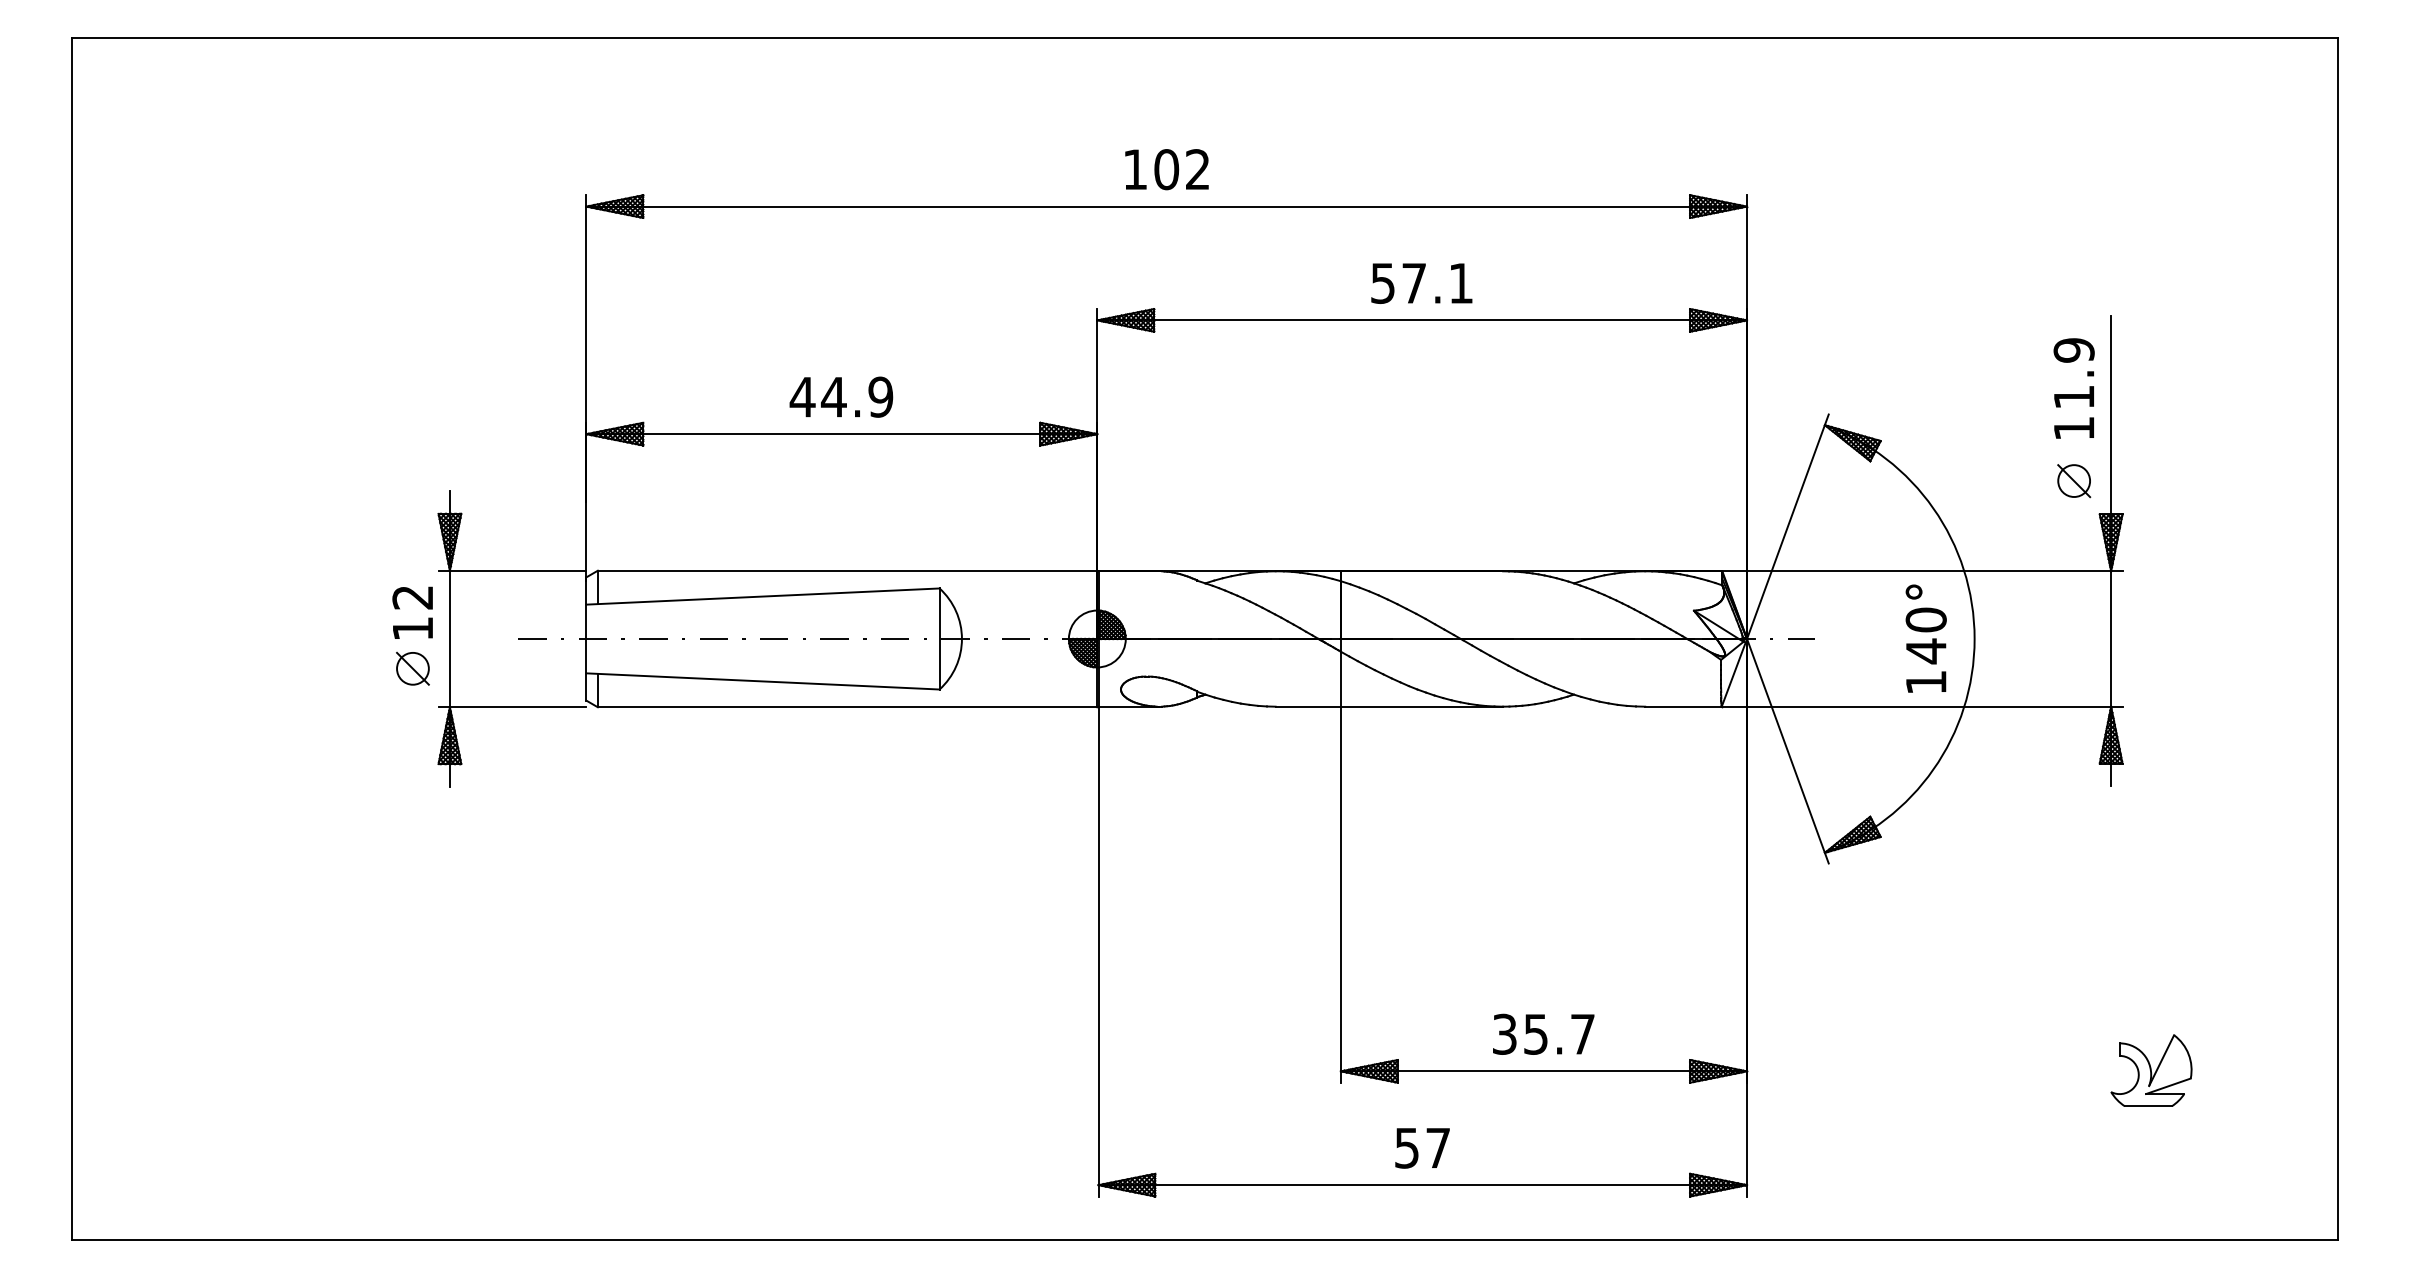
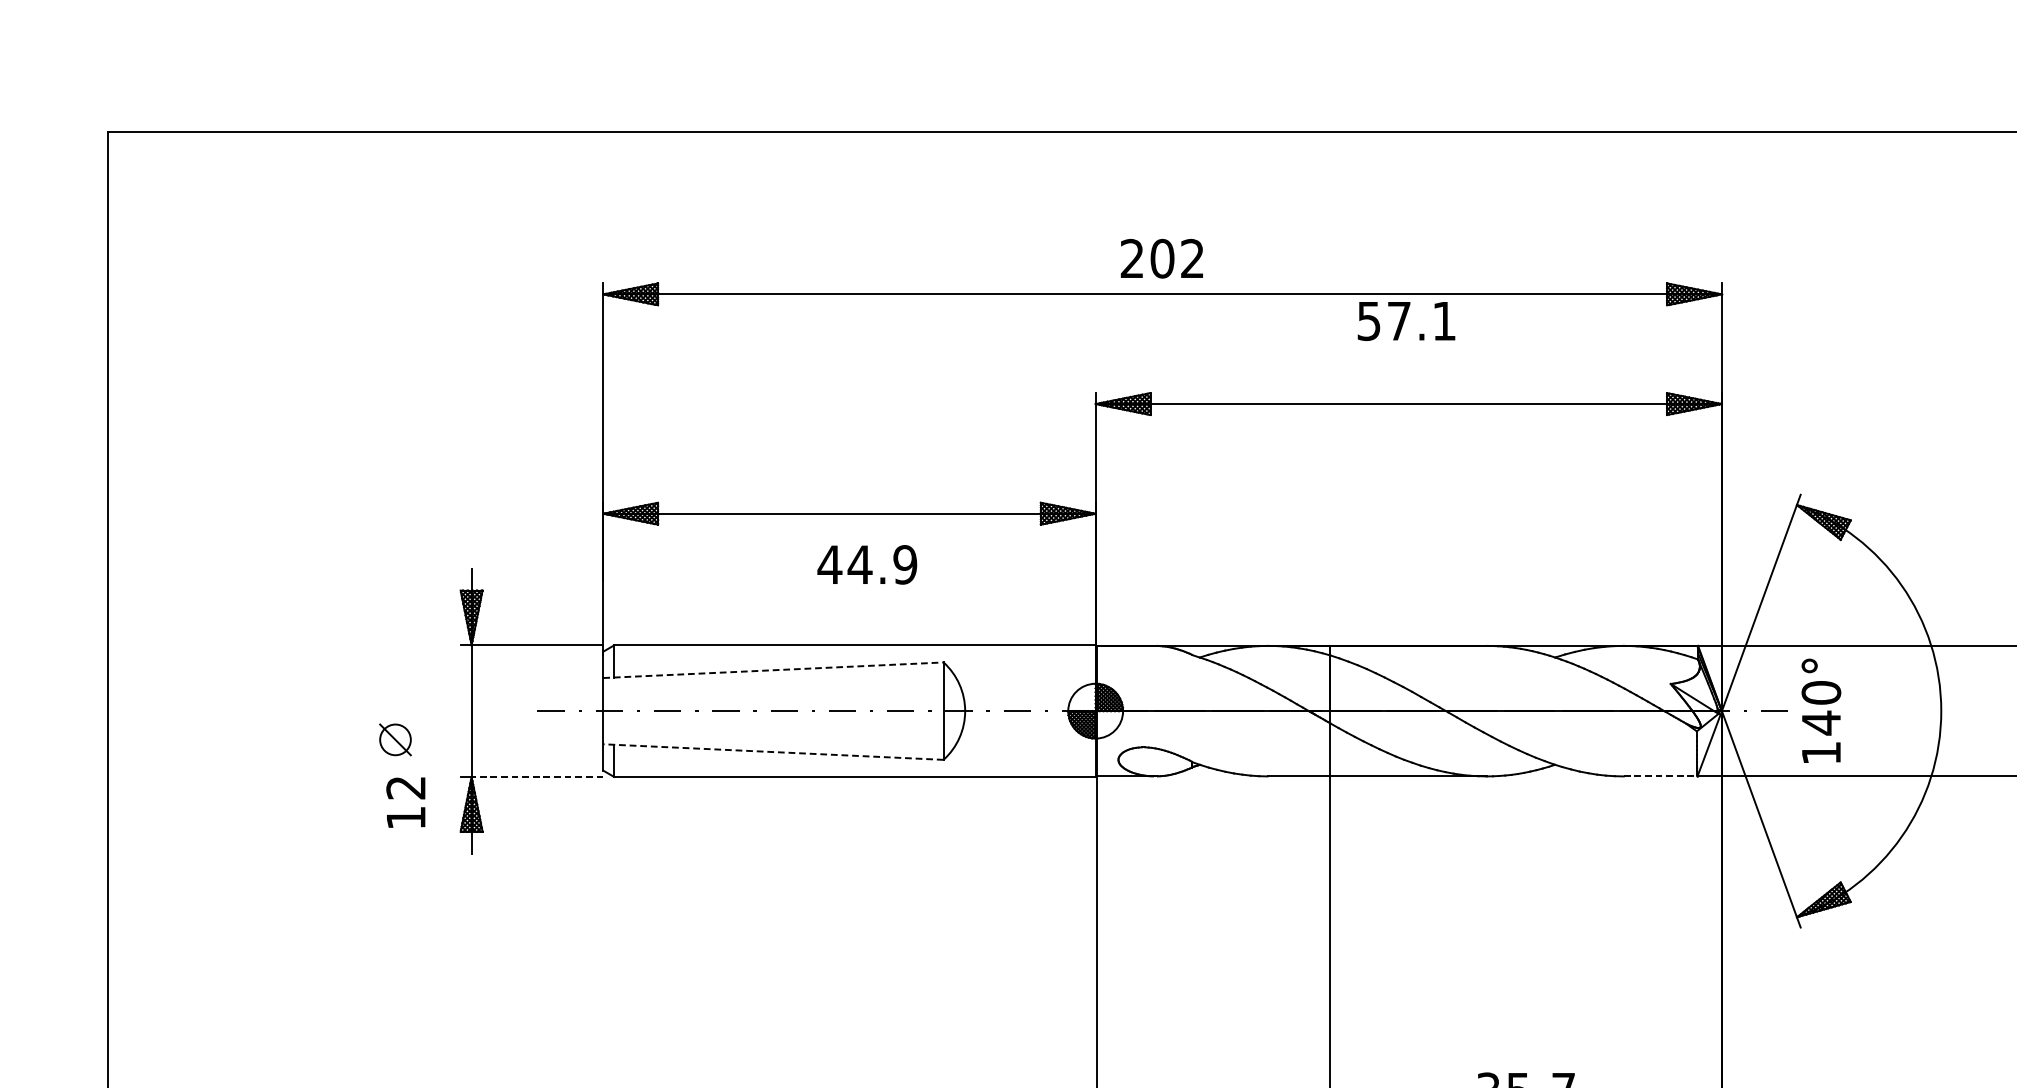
text: (1134, 169) -> (1131, 258), 102 -> 202
text: (1421, 283) -> (1406, 321), moved
text: (841, 396) -> (867, 564), moved
line: (763, 596) -> (773, 670), solid -> dashed
text: (412, 612) -> (405, 802), moved
text: (1925, 638) -> (1820, 710), moved
part: (412, 668) -> (395, 739), moved
line: (763, 681) -> (773, 752), solid -> dashed
line: (1684, 706) -> (1661, 776), solid -> dashed
line: (517, 707) -> (536, 777), solid -> dashed

